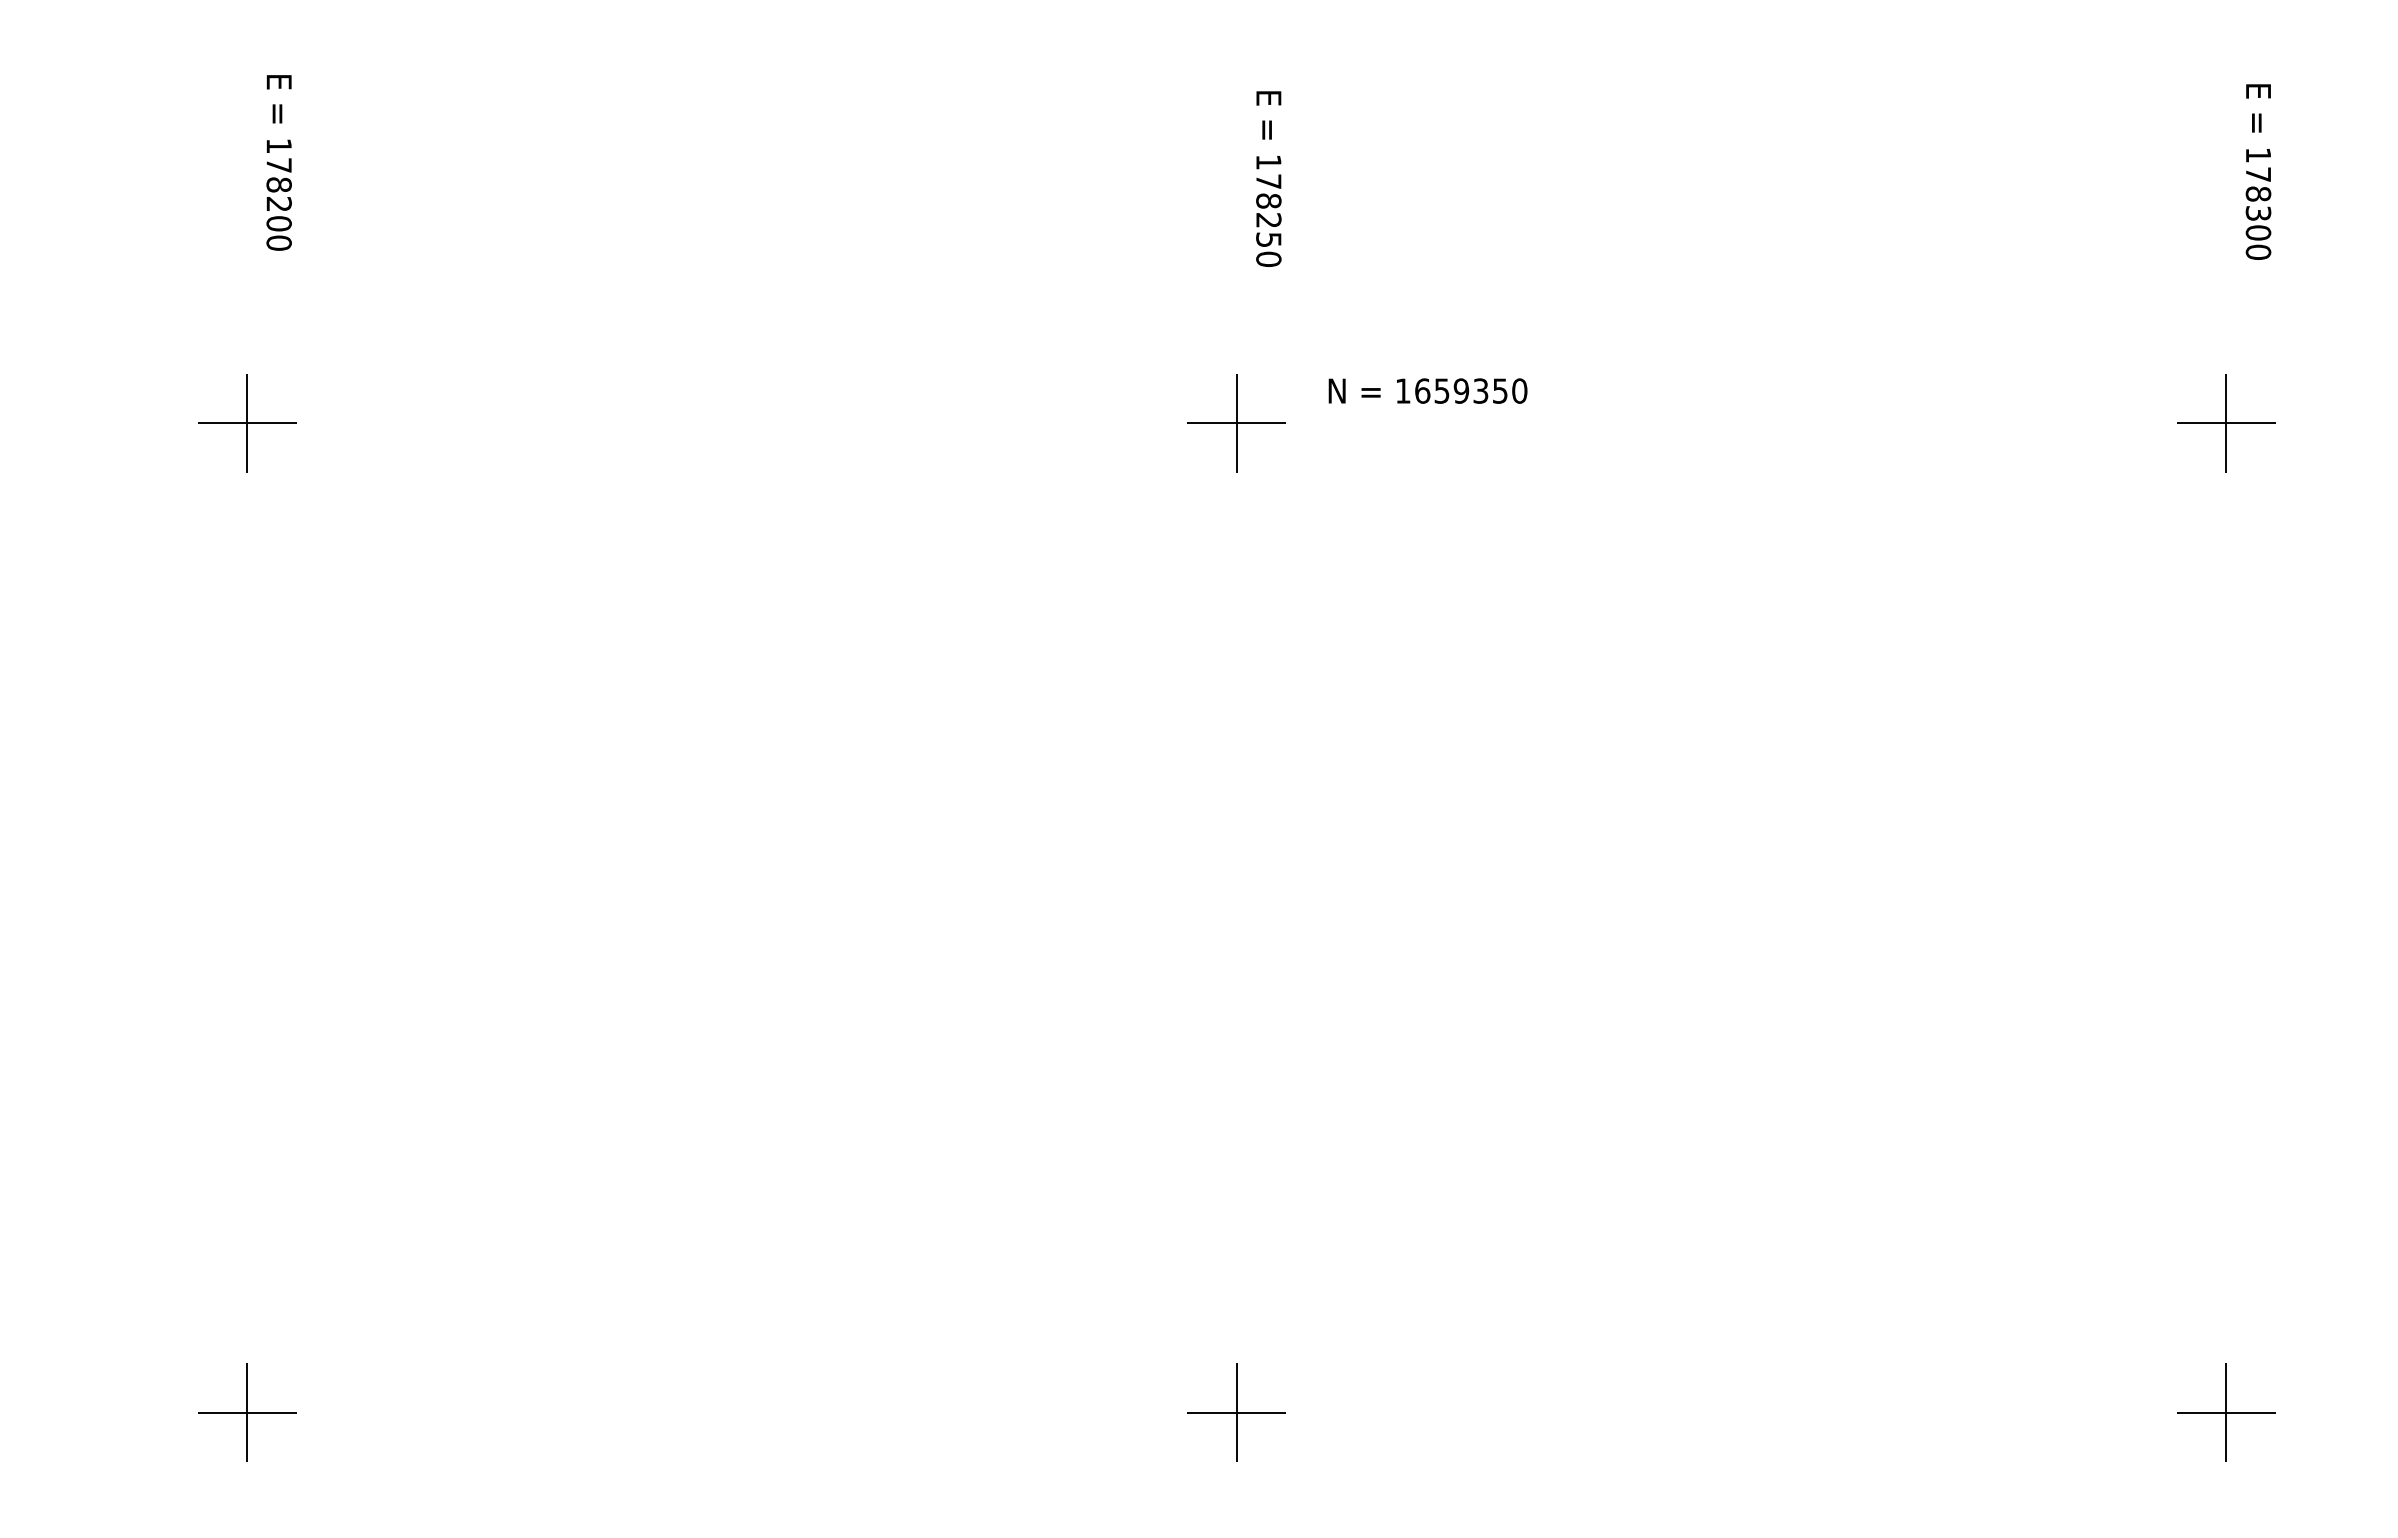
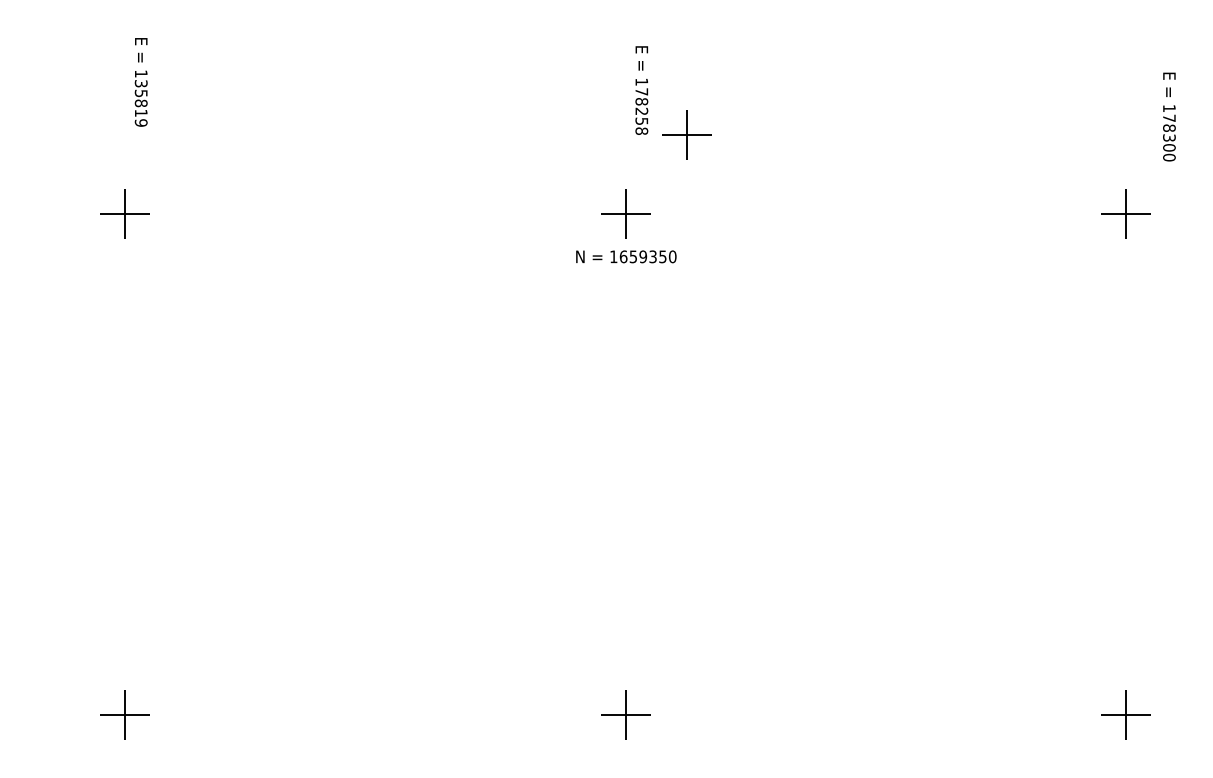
text: (2258, 170) -> (1169, 116), moved
text: (277, 204) -> (140, 103), 178200 -> 135819
text: (1268, 259) -> (641, 131), 178250 -> 178258
part: (1357, 265) -> (686, 134), added
text: (1428, 390) -> (626, 256), moved

